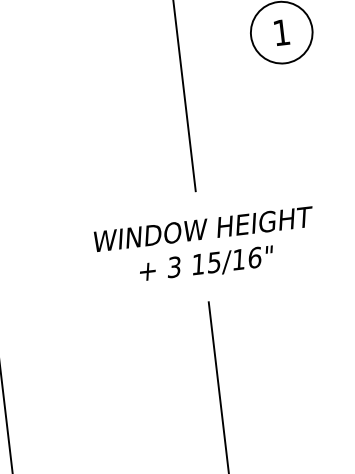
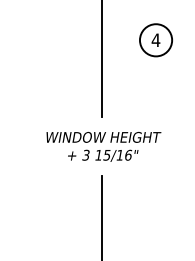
text: (280, 31) -> (155, 39), 1 -> 4

